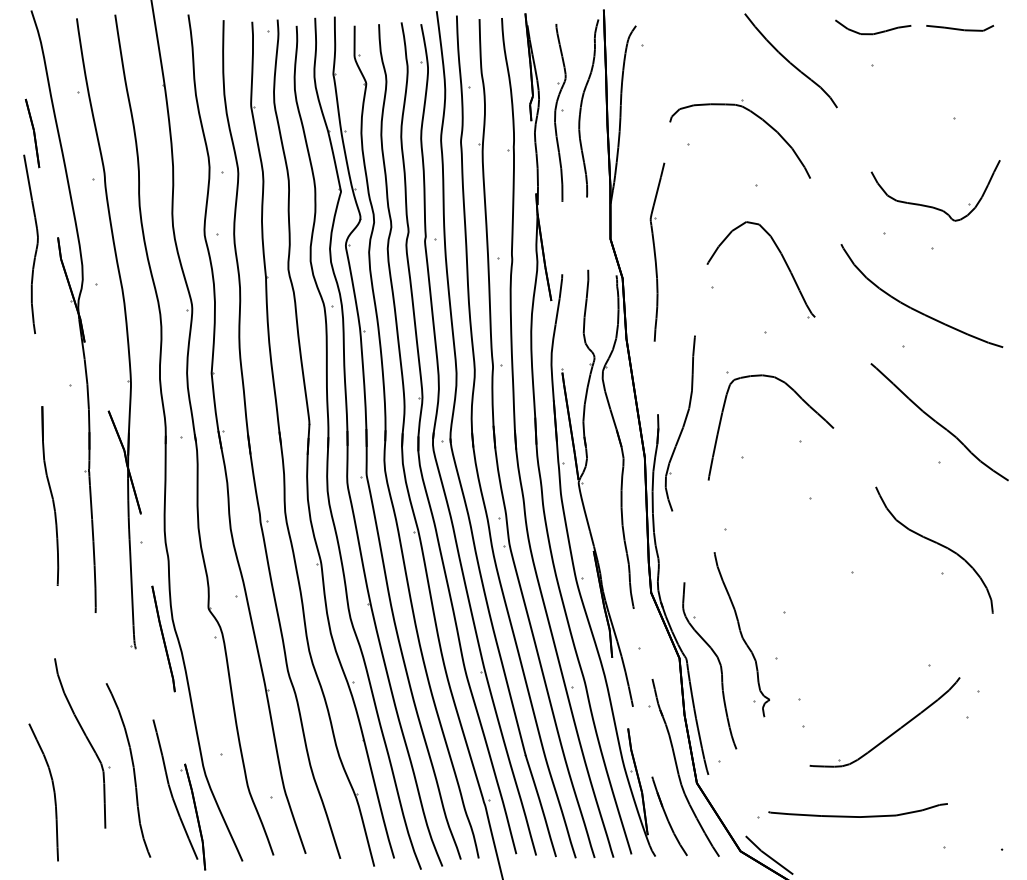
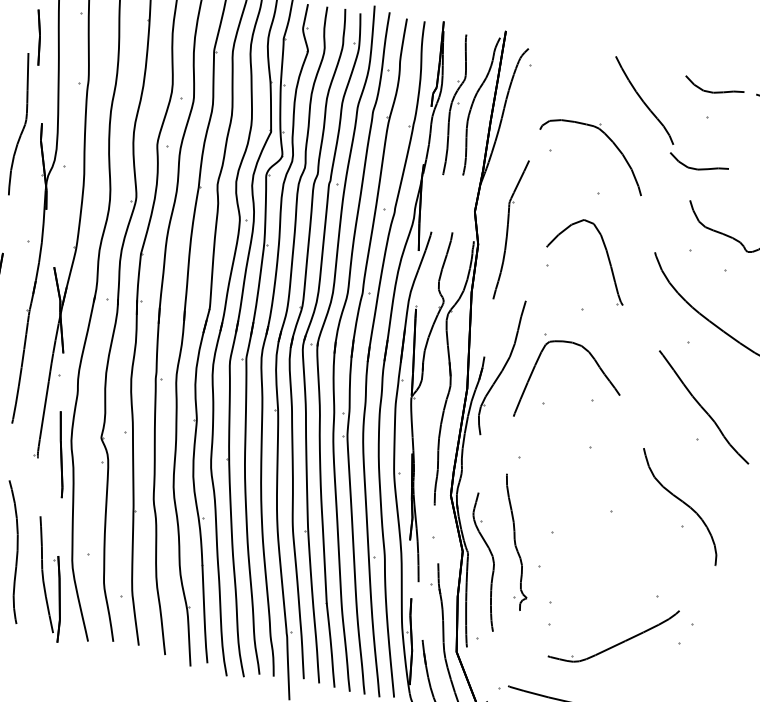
curve: (875, 130) -> (699, 168), added

